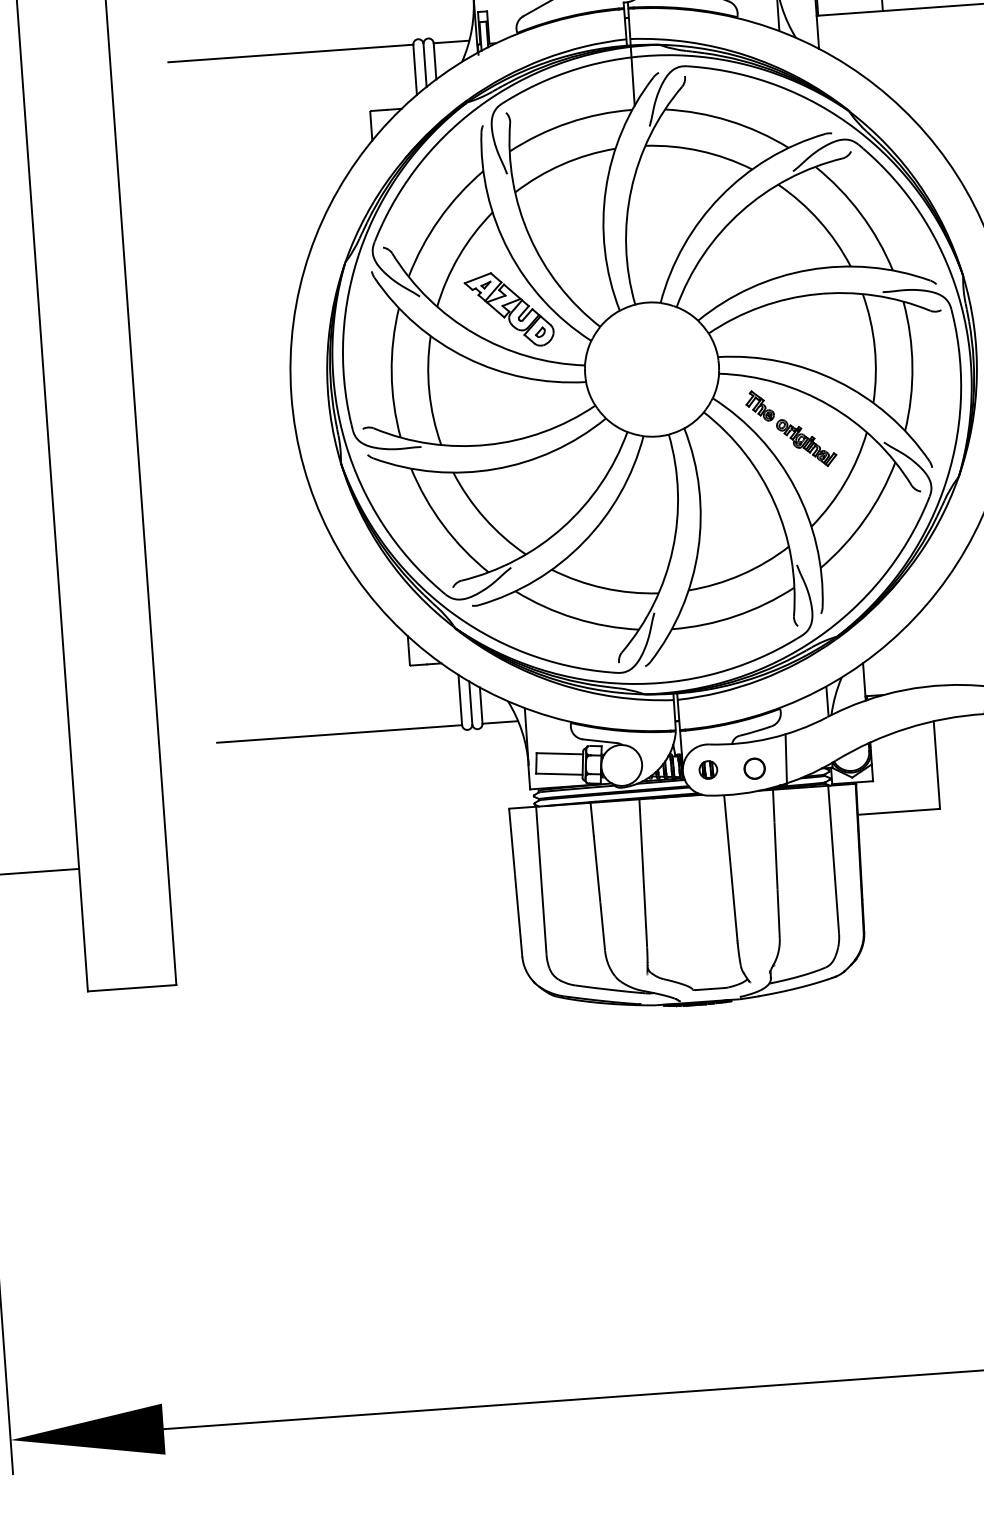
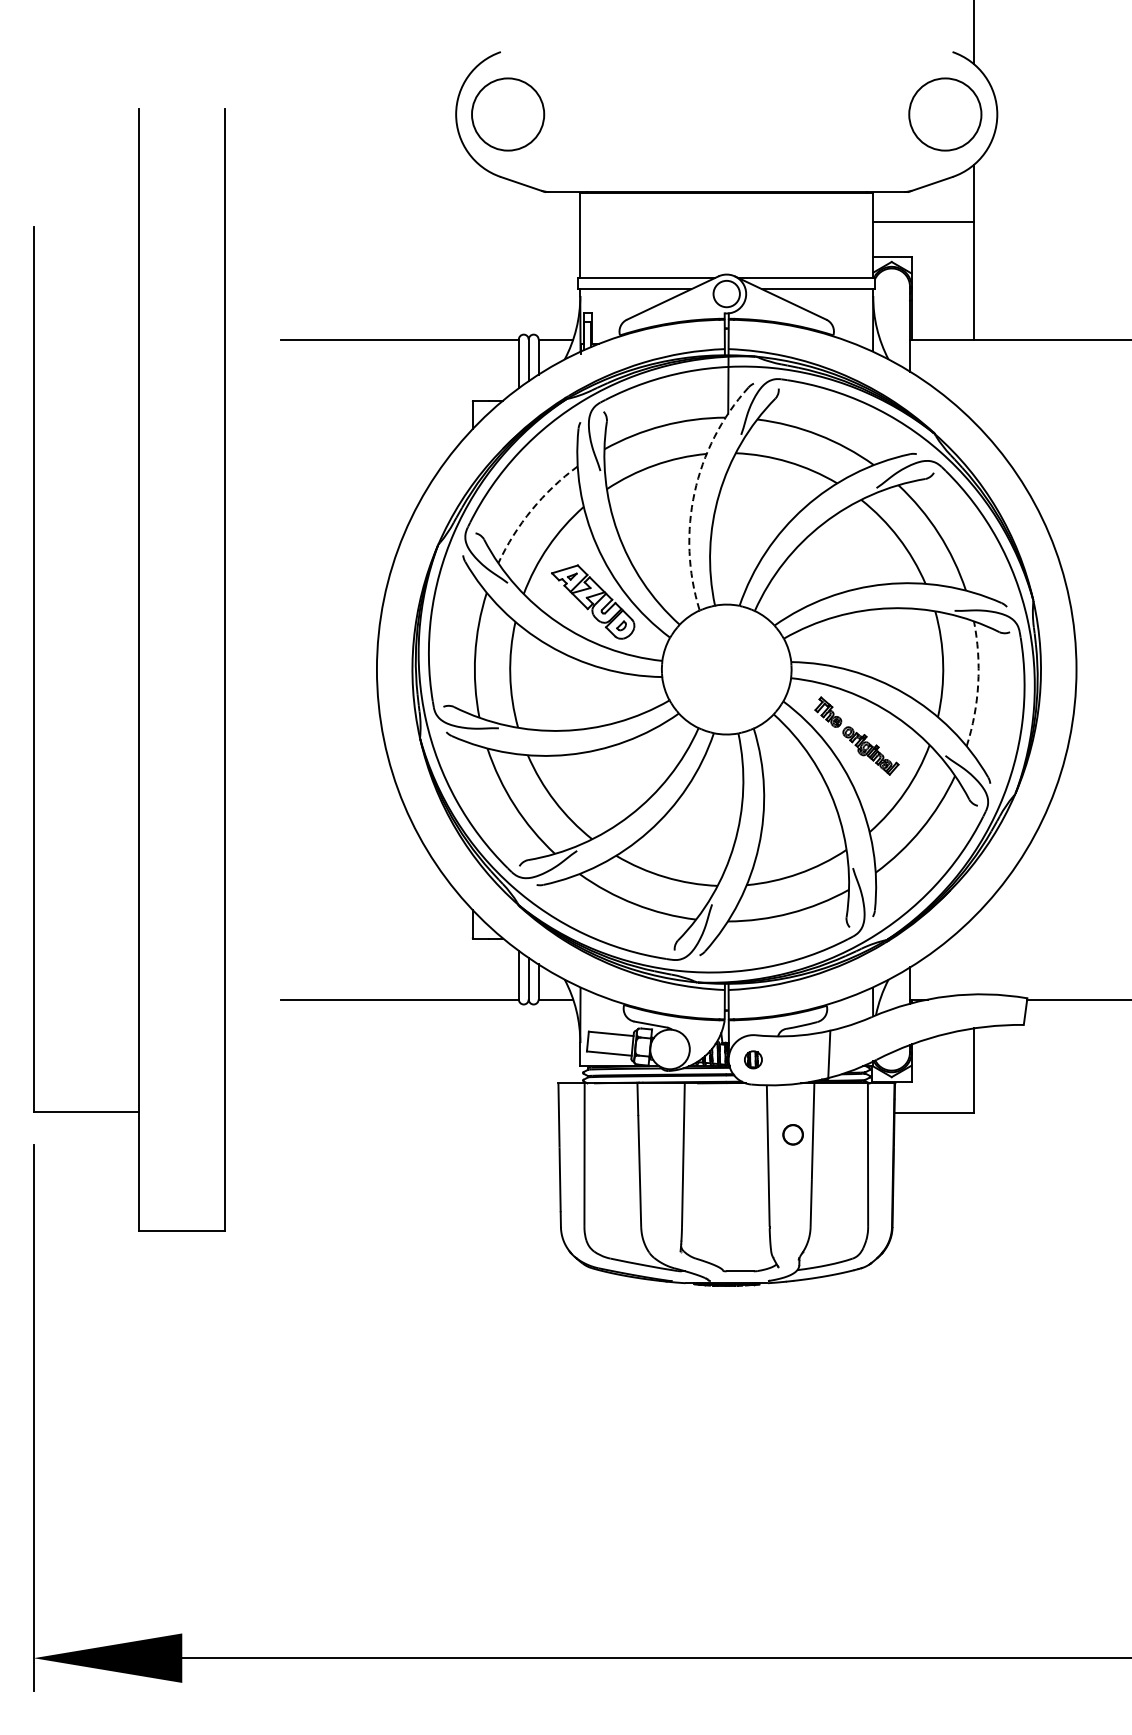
arc: (605, 189) -> (694, 492), solid -> dashed
arc: (438, 218) -> (531, 509), solid -> dashed
arc: (912, 366) -> (978, 684), solid -> dashed
circle: (753, 768) -> (792, 1134), moved

